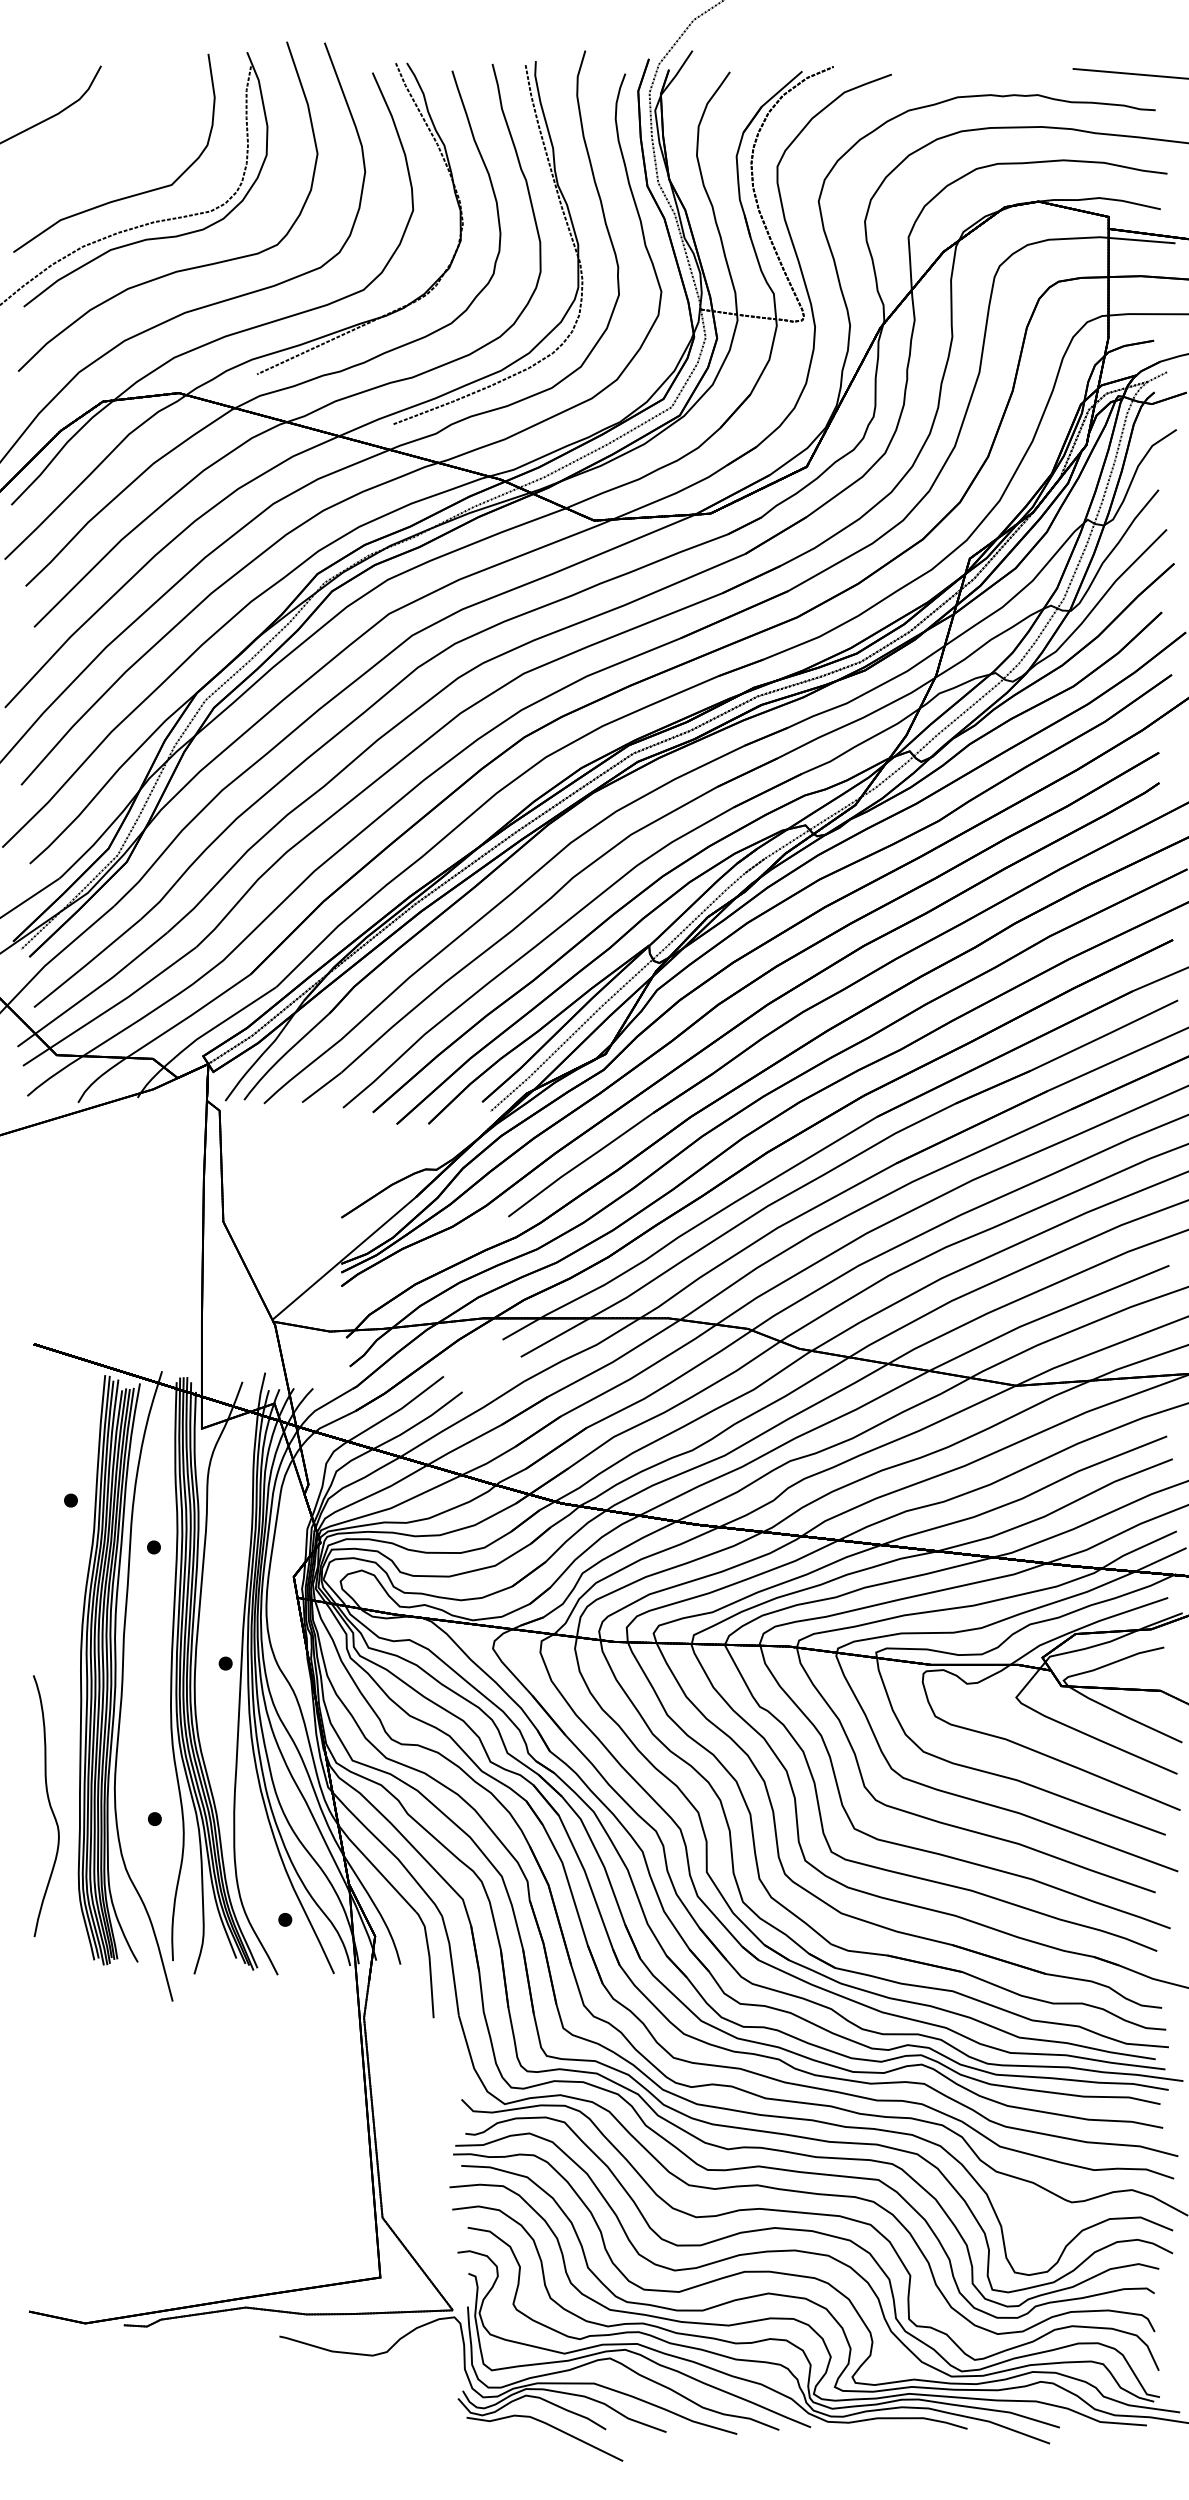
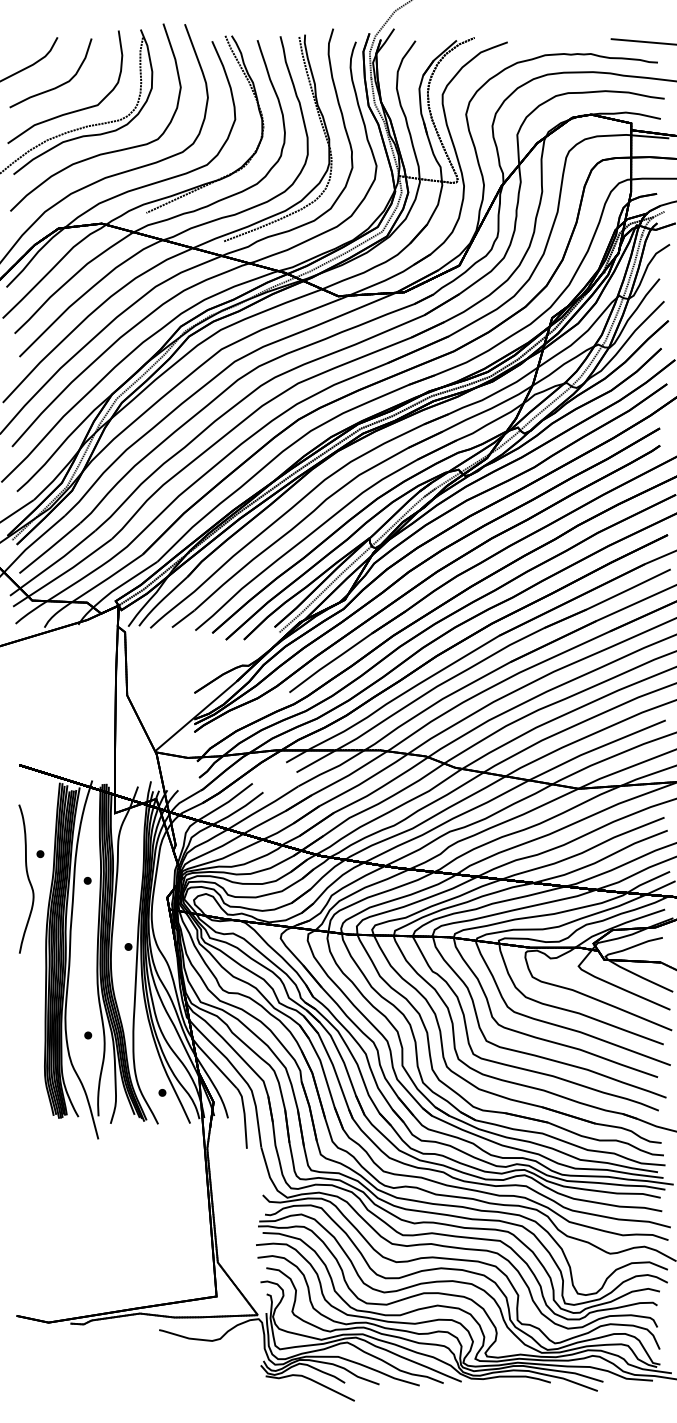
curve: (99, 152) -> (56, 86), added
curve: (48, 1805) -> (27, 878), moved

